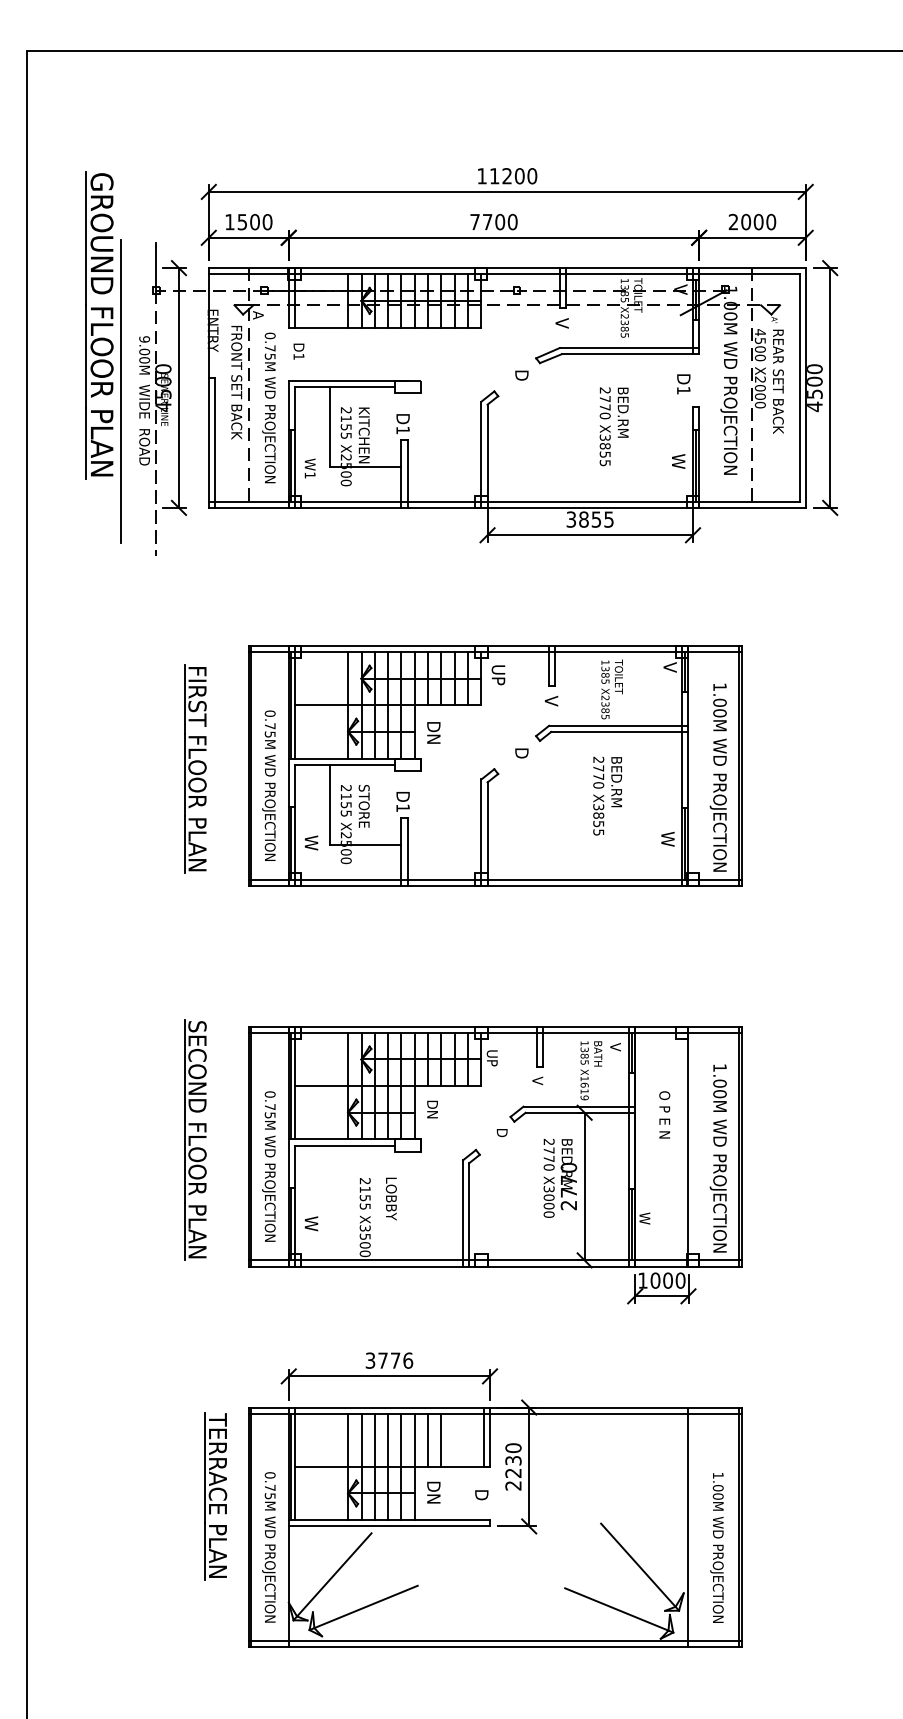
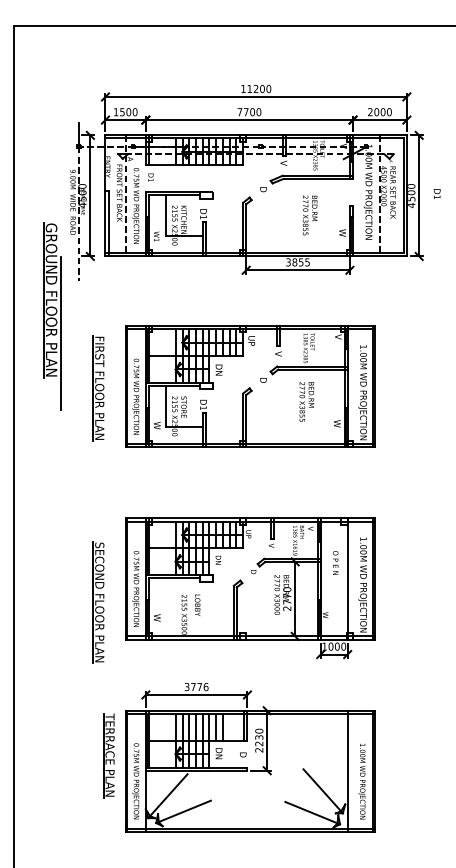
part: (103, 357) -> (52, 316), moved
text: (684, 383) -> (437, 193), moved
part: (195, 1139) -> (98, 602), moved

